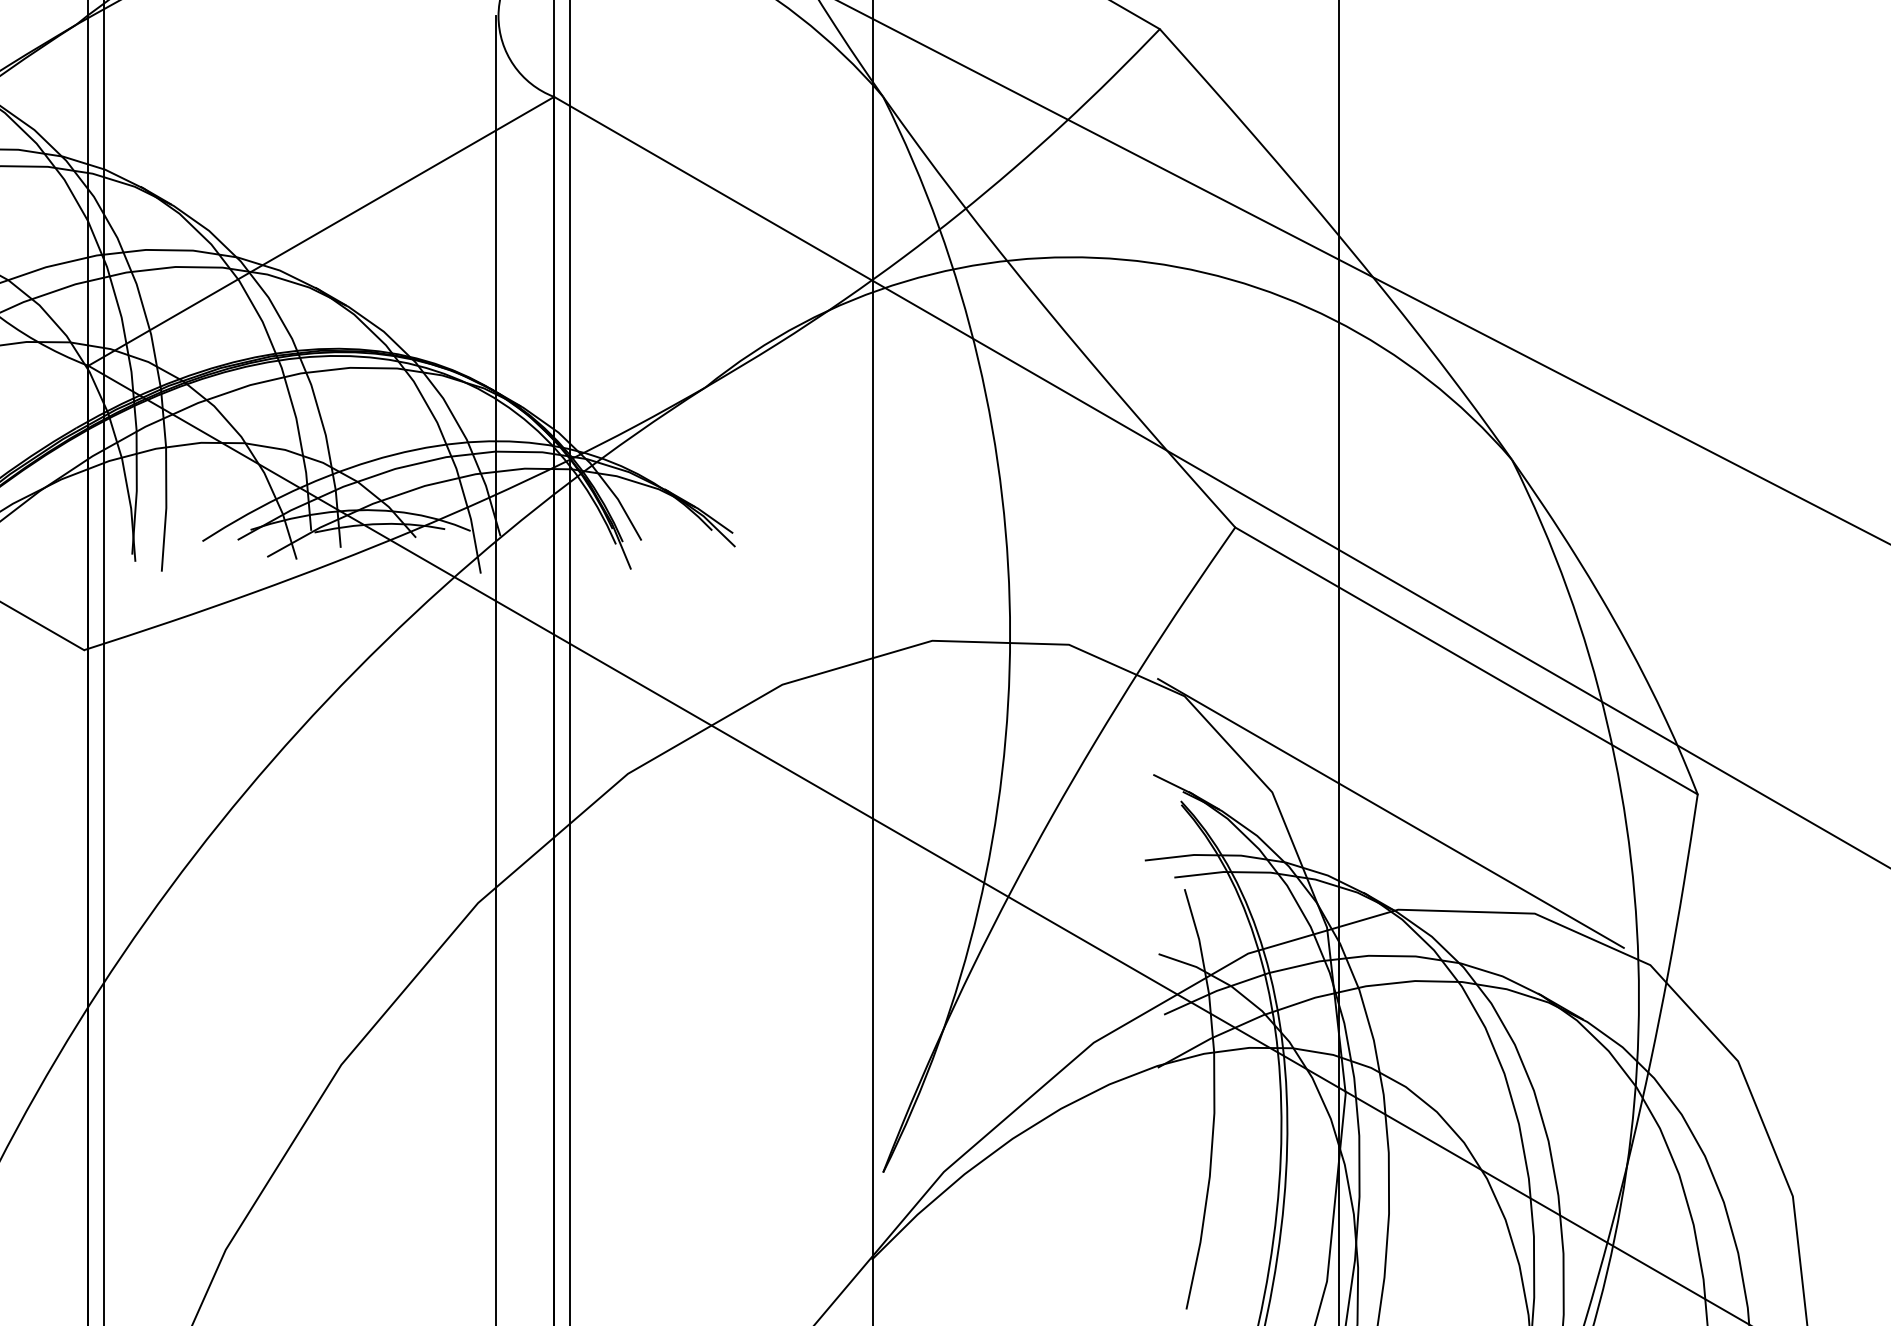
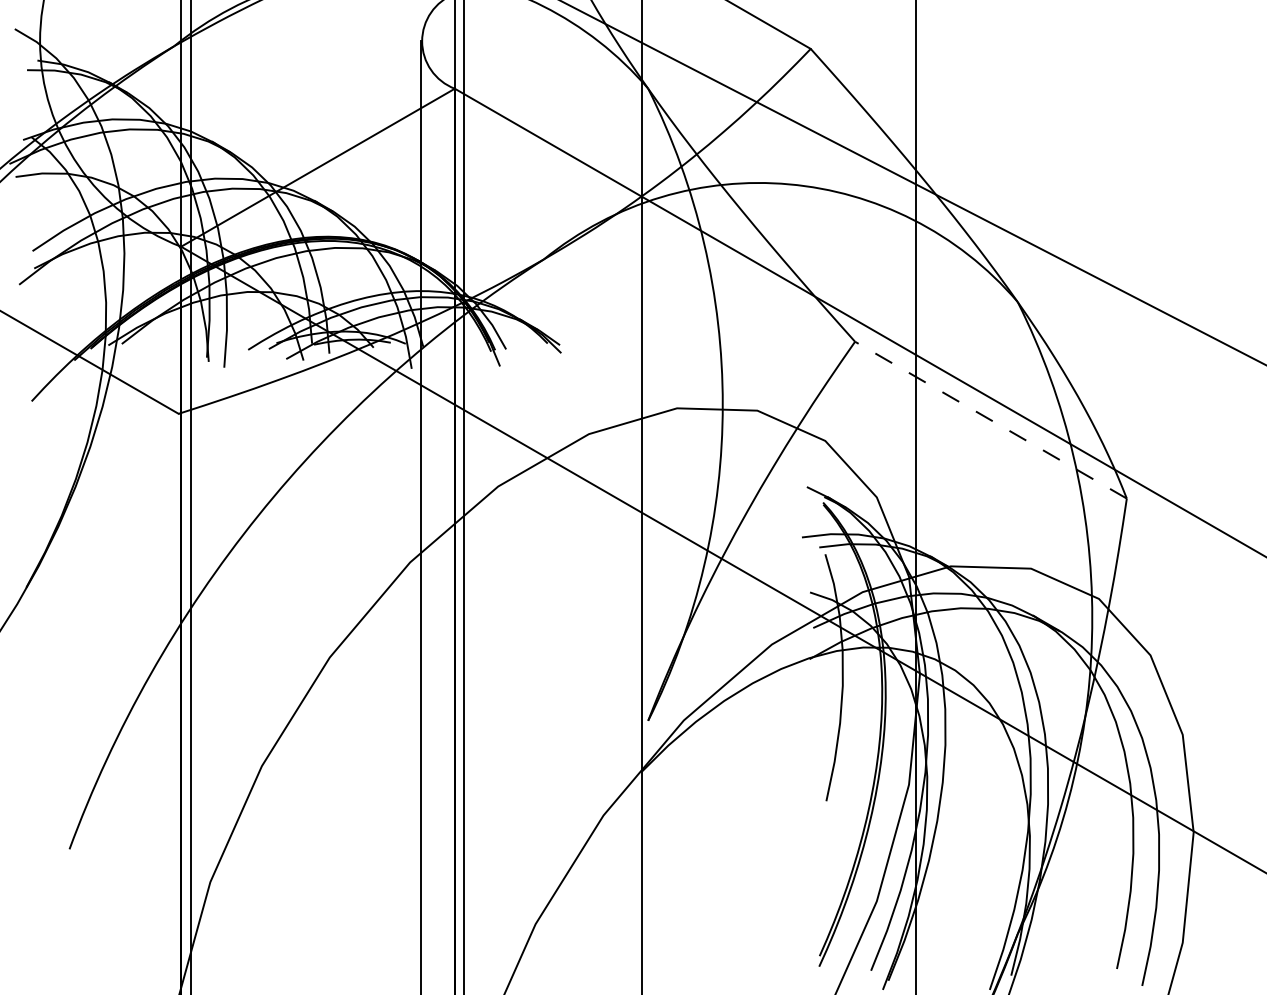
line: (1465, 661) -> (990, 420), solid -> dashed
line: (1390, 812) -> (946, 509), removed

